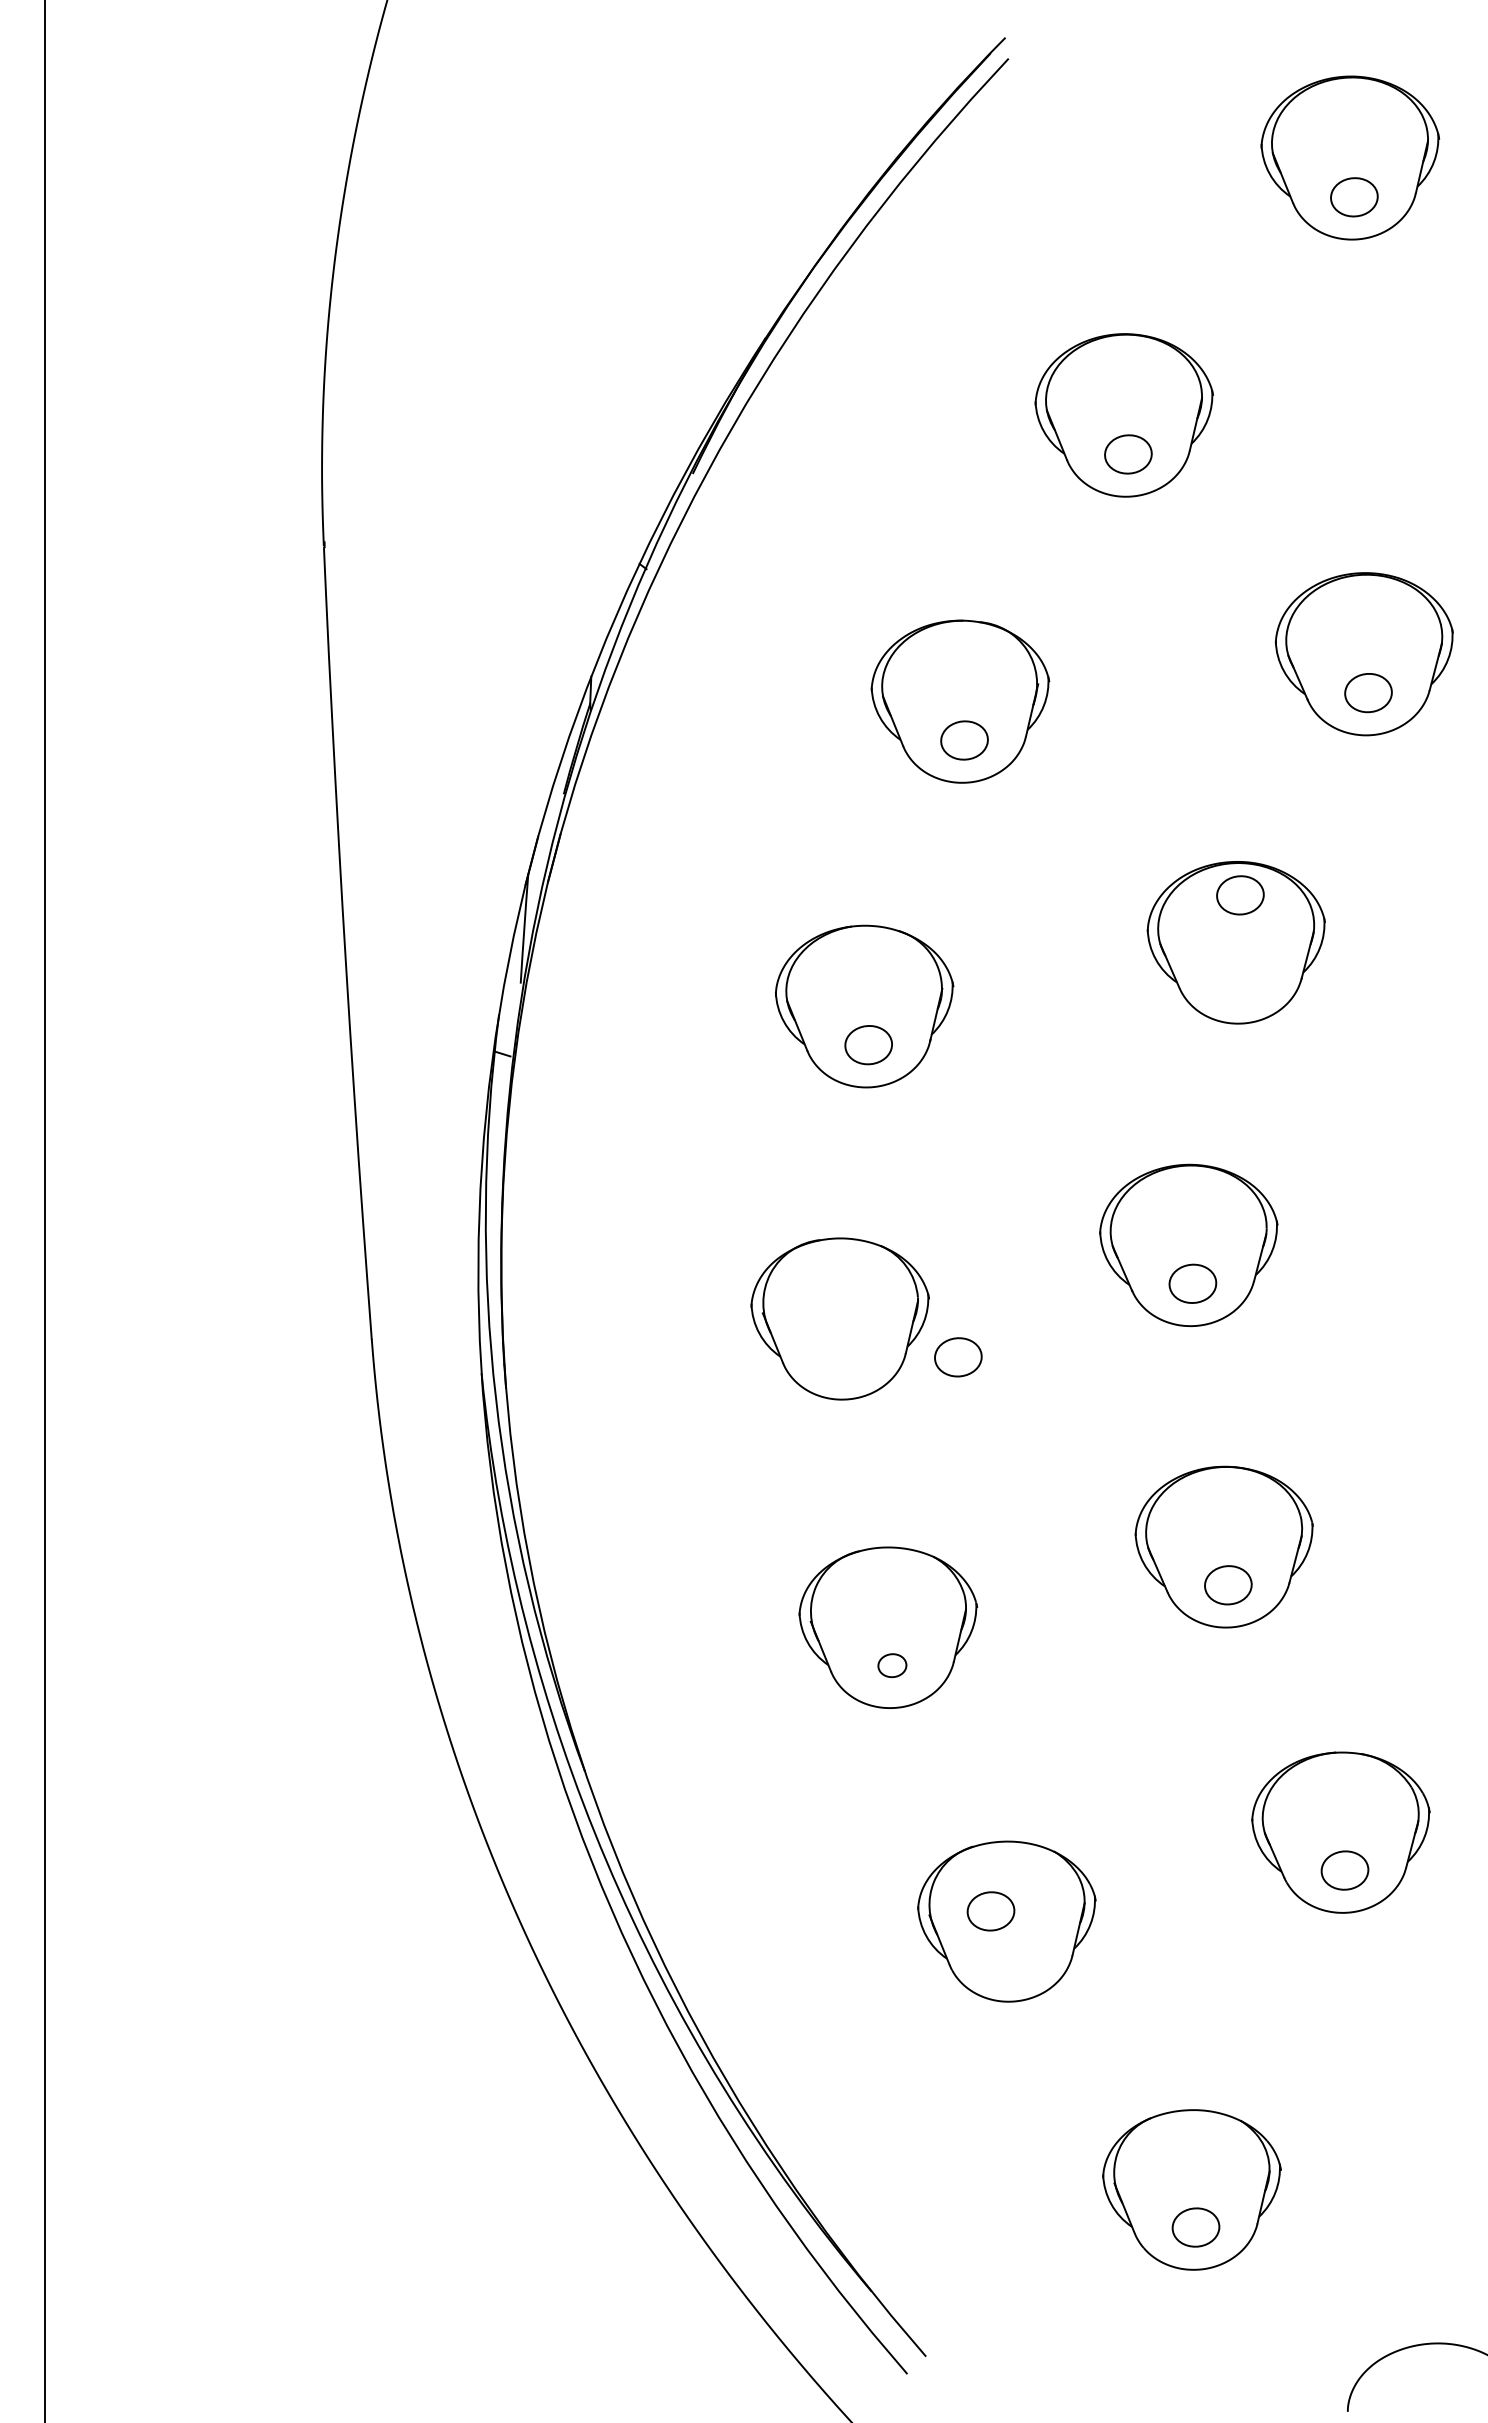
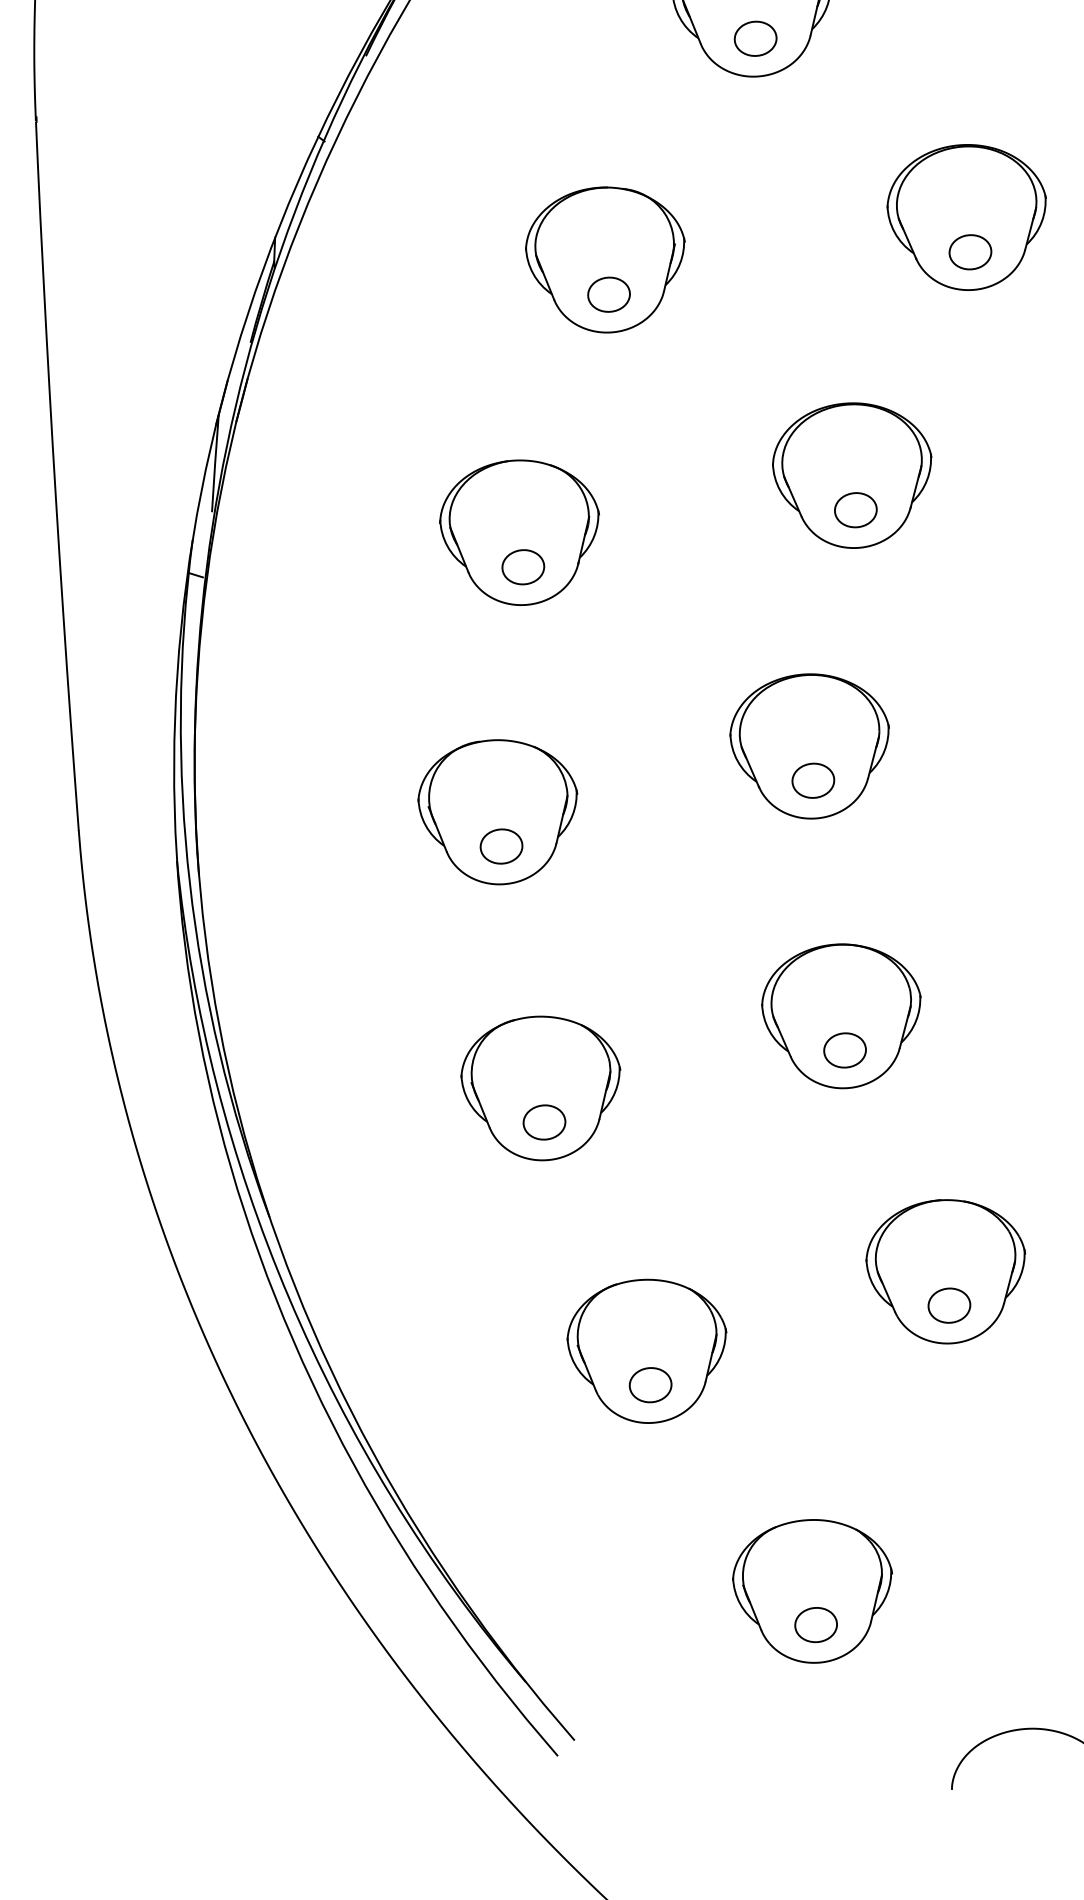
part: (1240, 895) -> (855, 510), moved
part: (958, 1357) -> (501, 846), moved
part: (892, 1665) -> (544, 1122), size x1.67
part: (990, 1911) -> (650, 1385), moved

